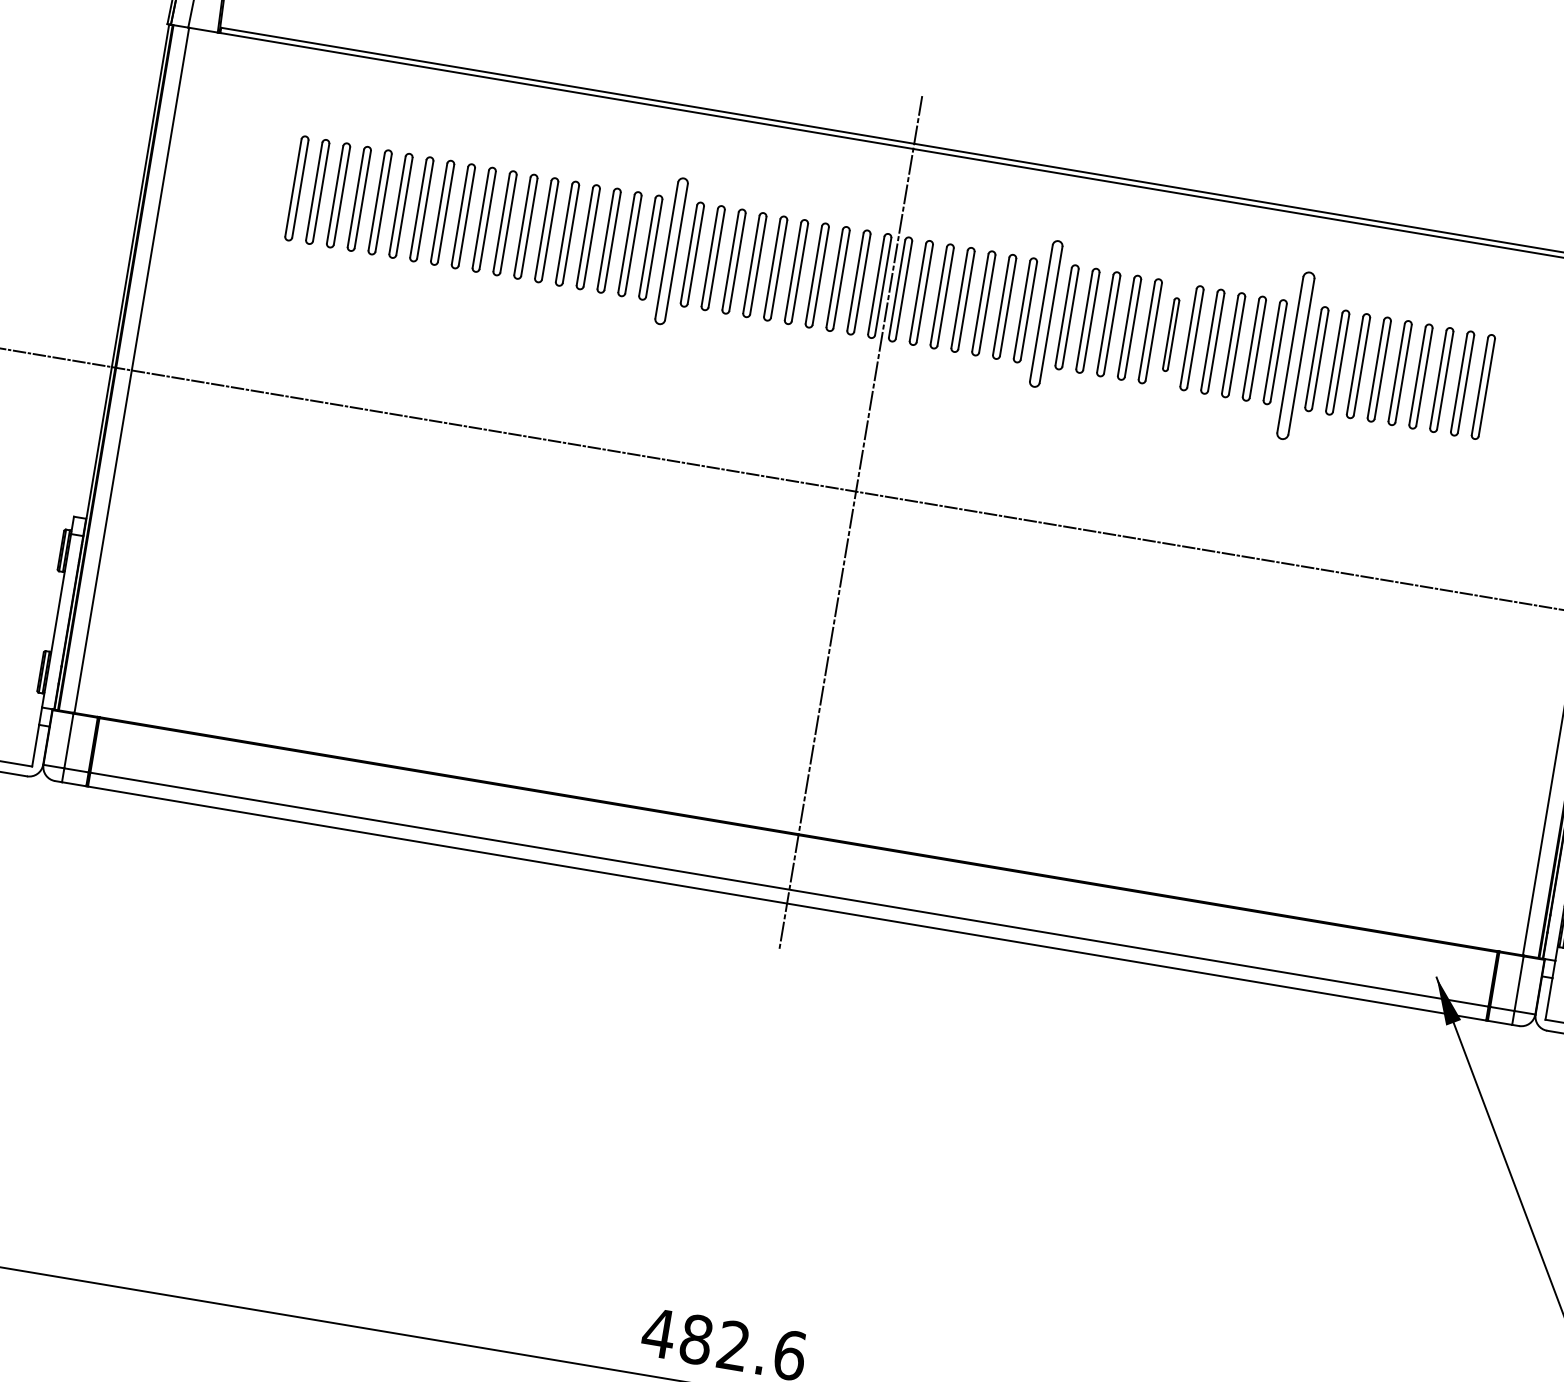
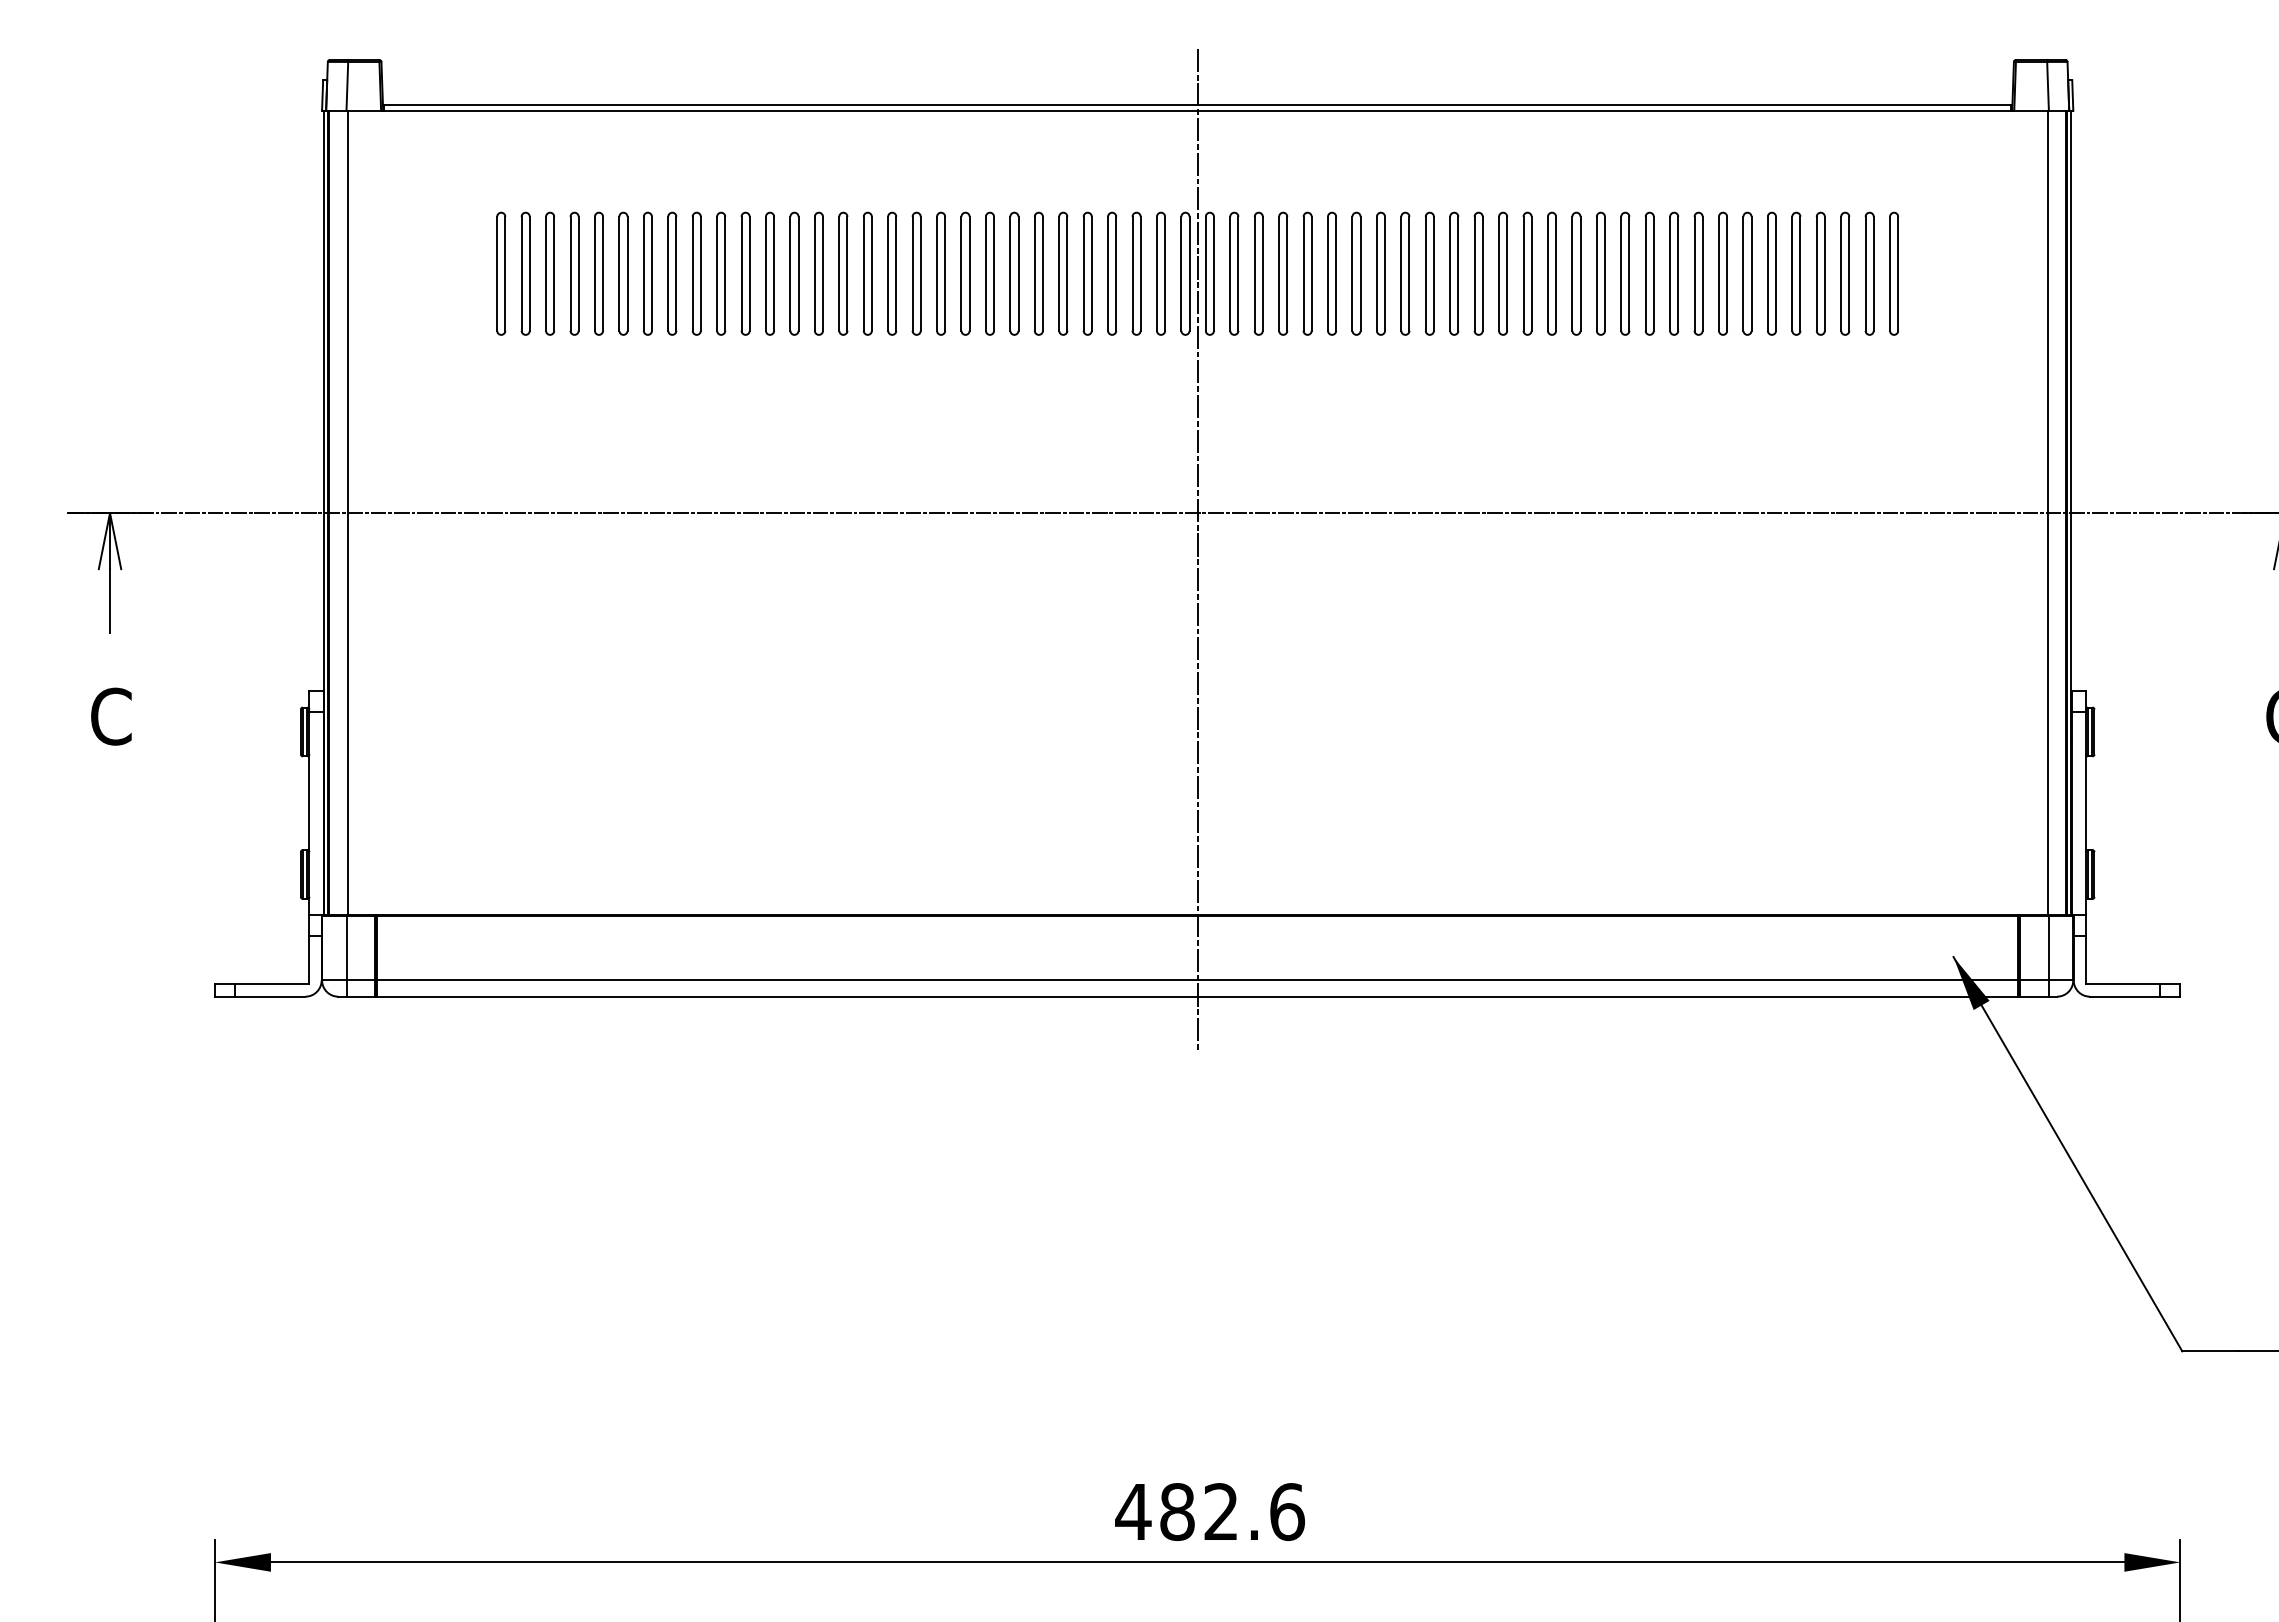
part: (671, 250) -> (940, 273), size x0.71
part: (1045, 313) -> (1380, 273), size x0.71
part: (1171, 334) -> (1527, 273), size x1.43
part: (1296, 355) -> (1674, 273), size x0.62

